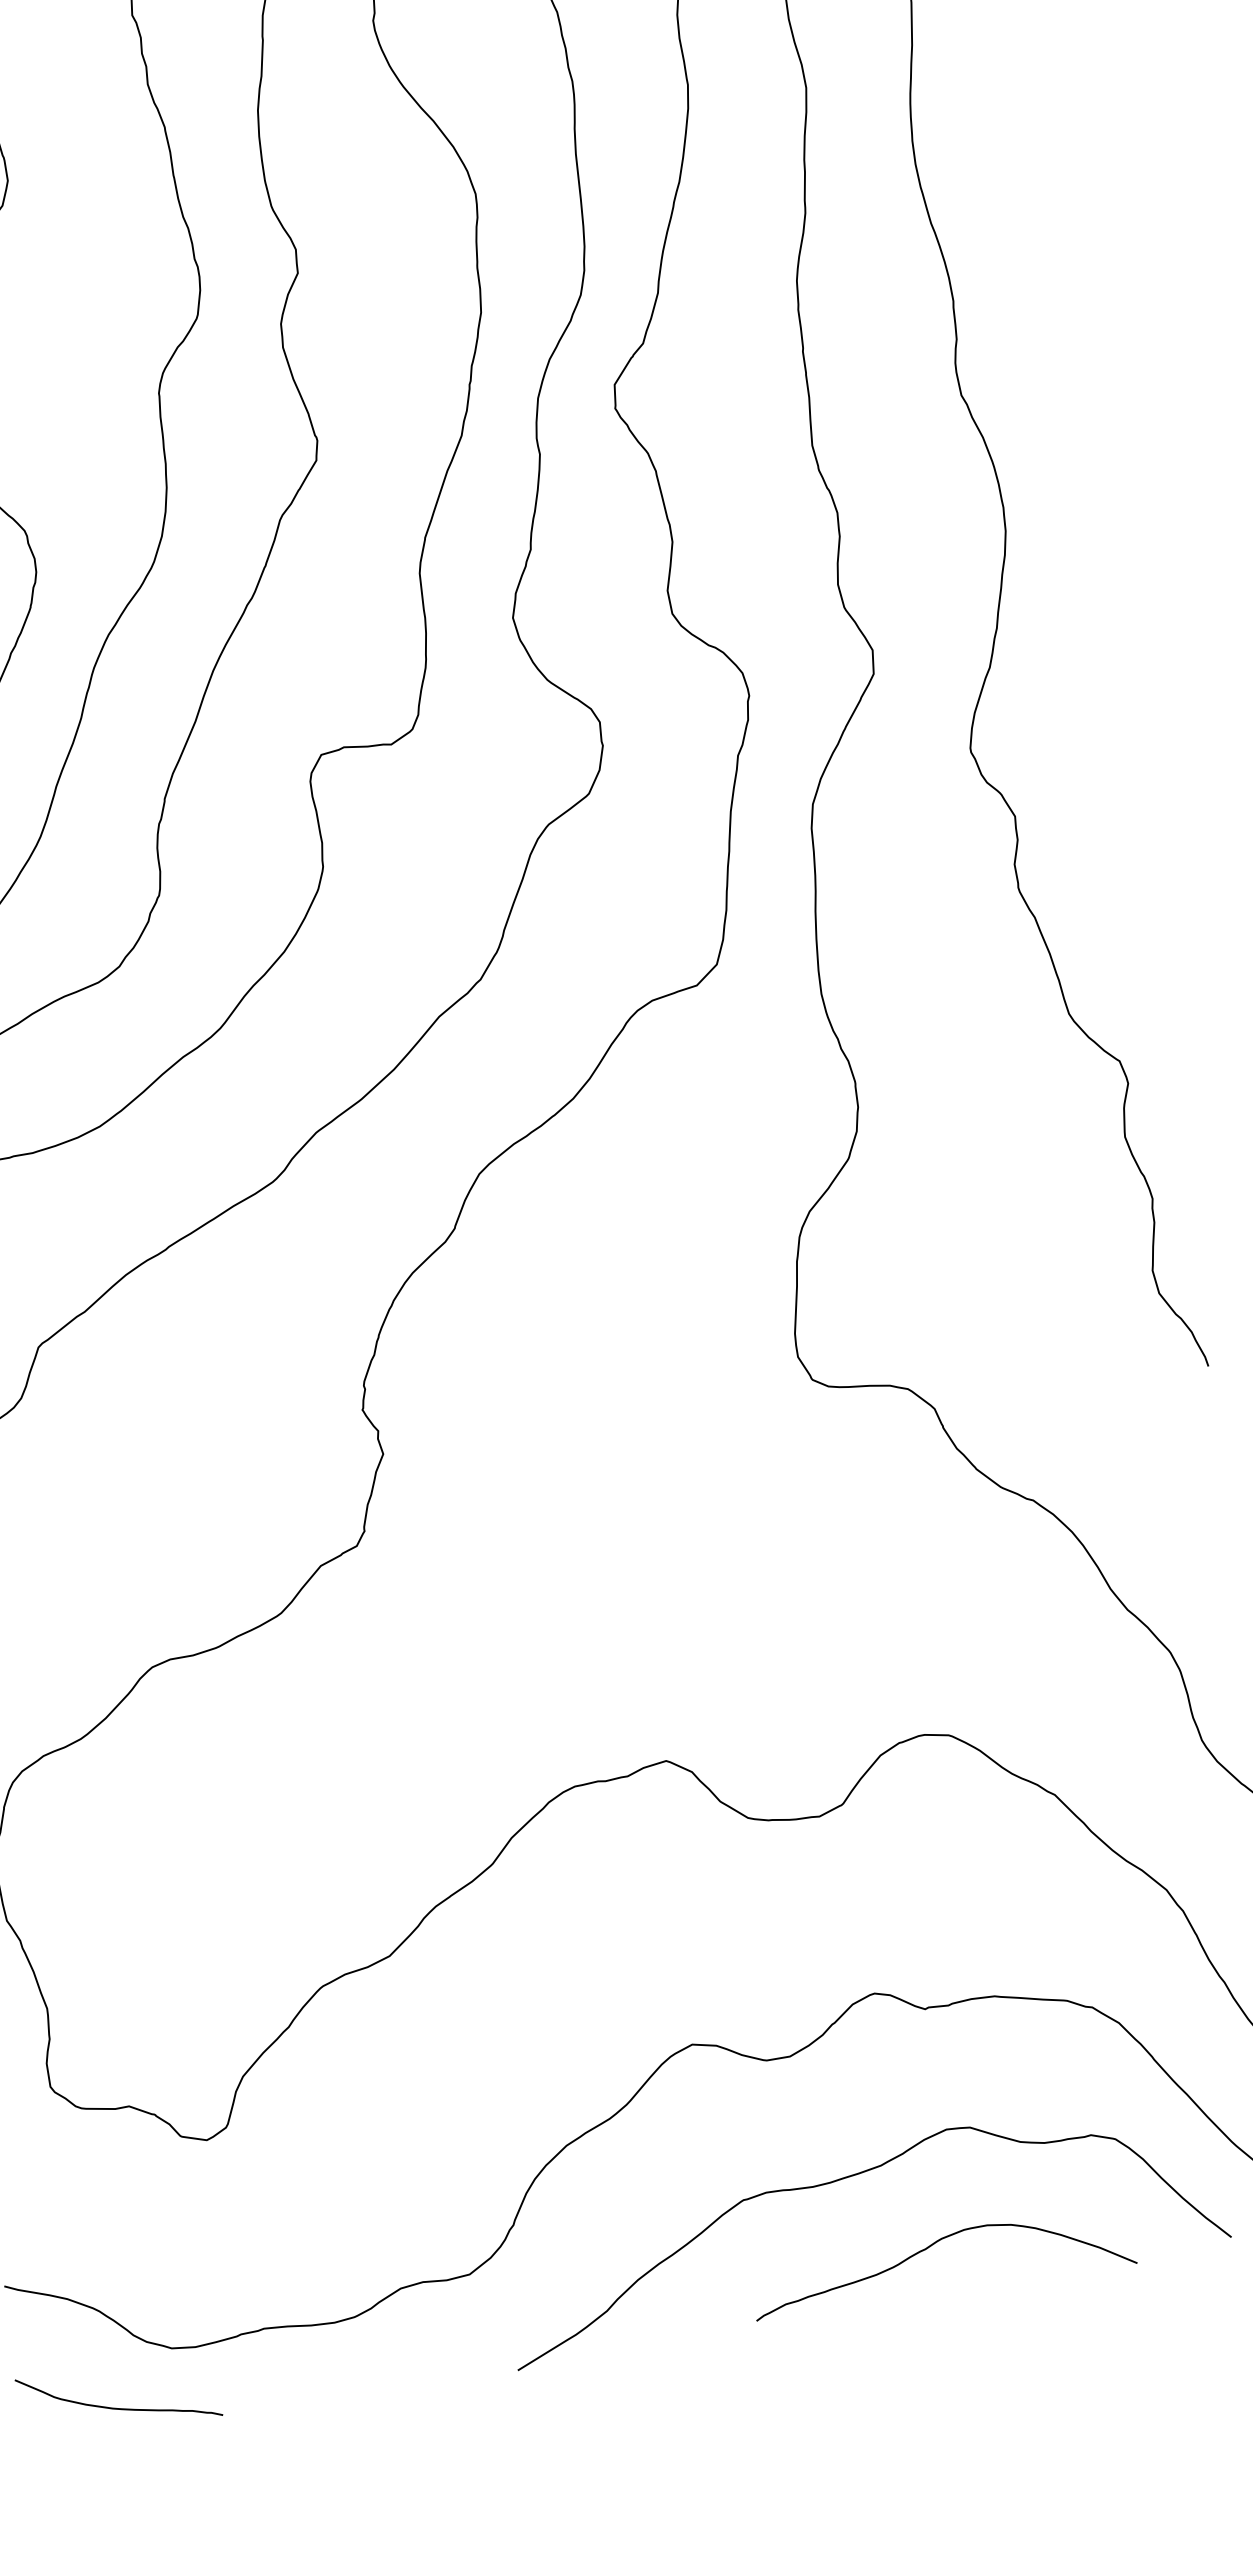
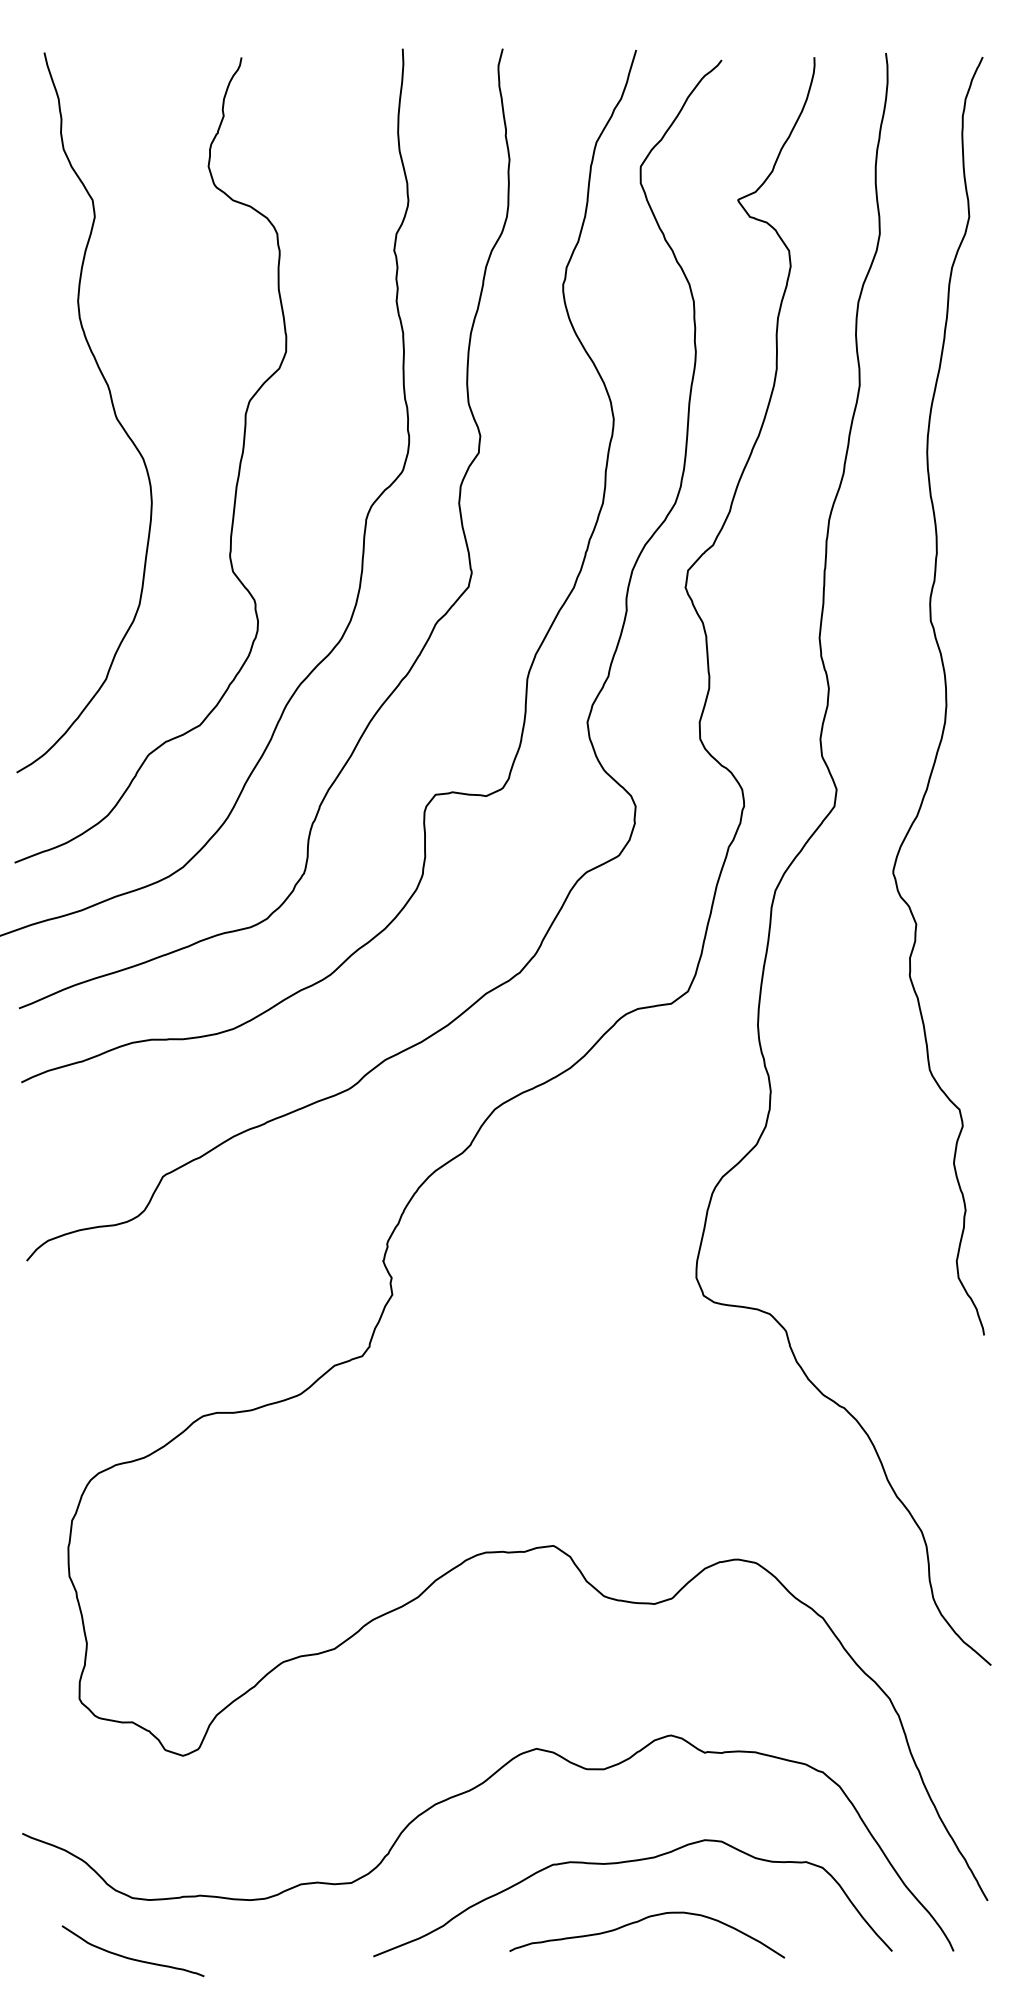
curve: (933, 2245) -> (643, 1920), moved
curve: (116, 2407) -> (130, 1957), moved

